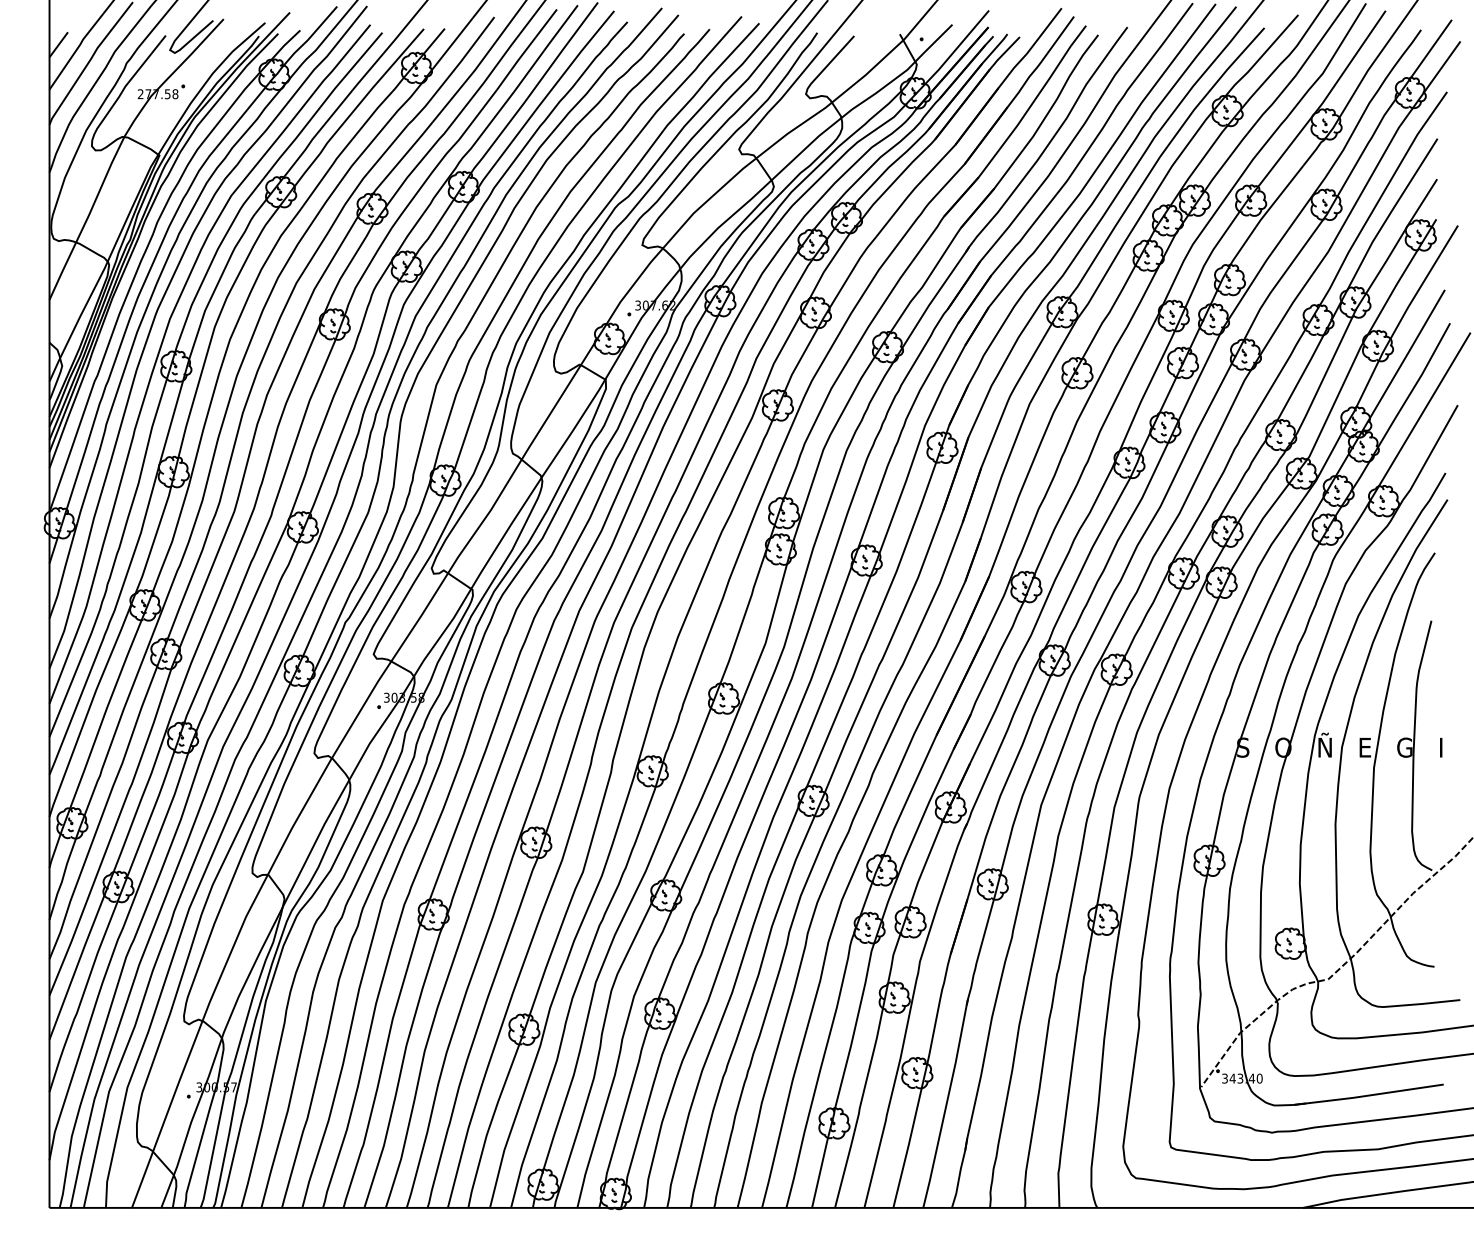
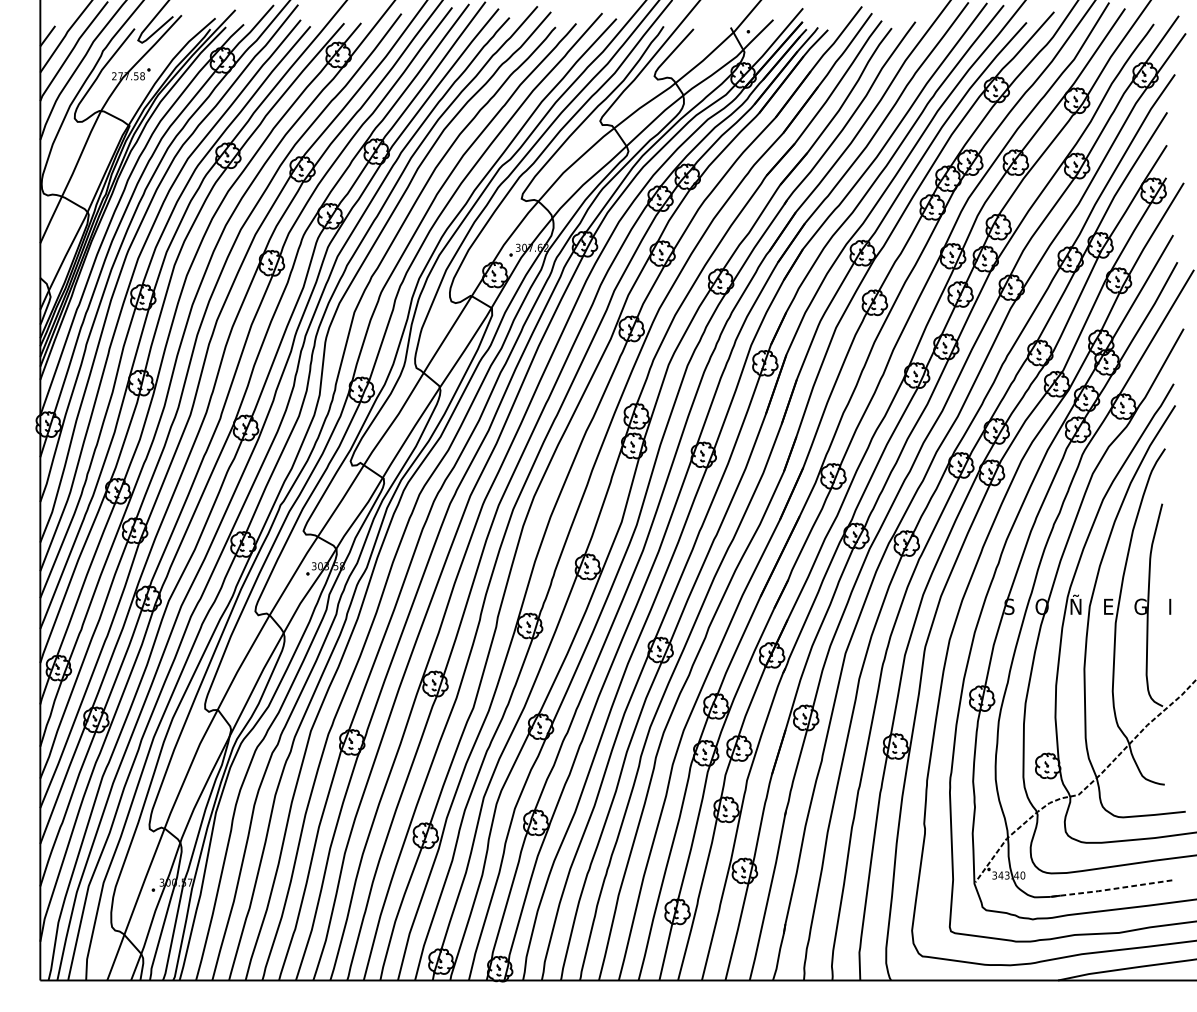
line: (1367, 1095) -> (1110, 889), solid -> dashed

